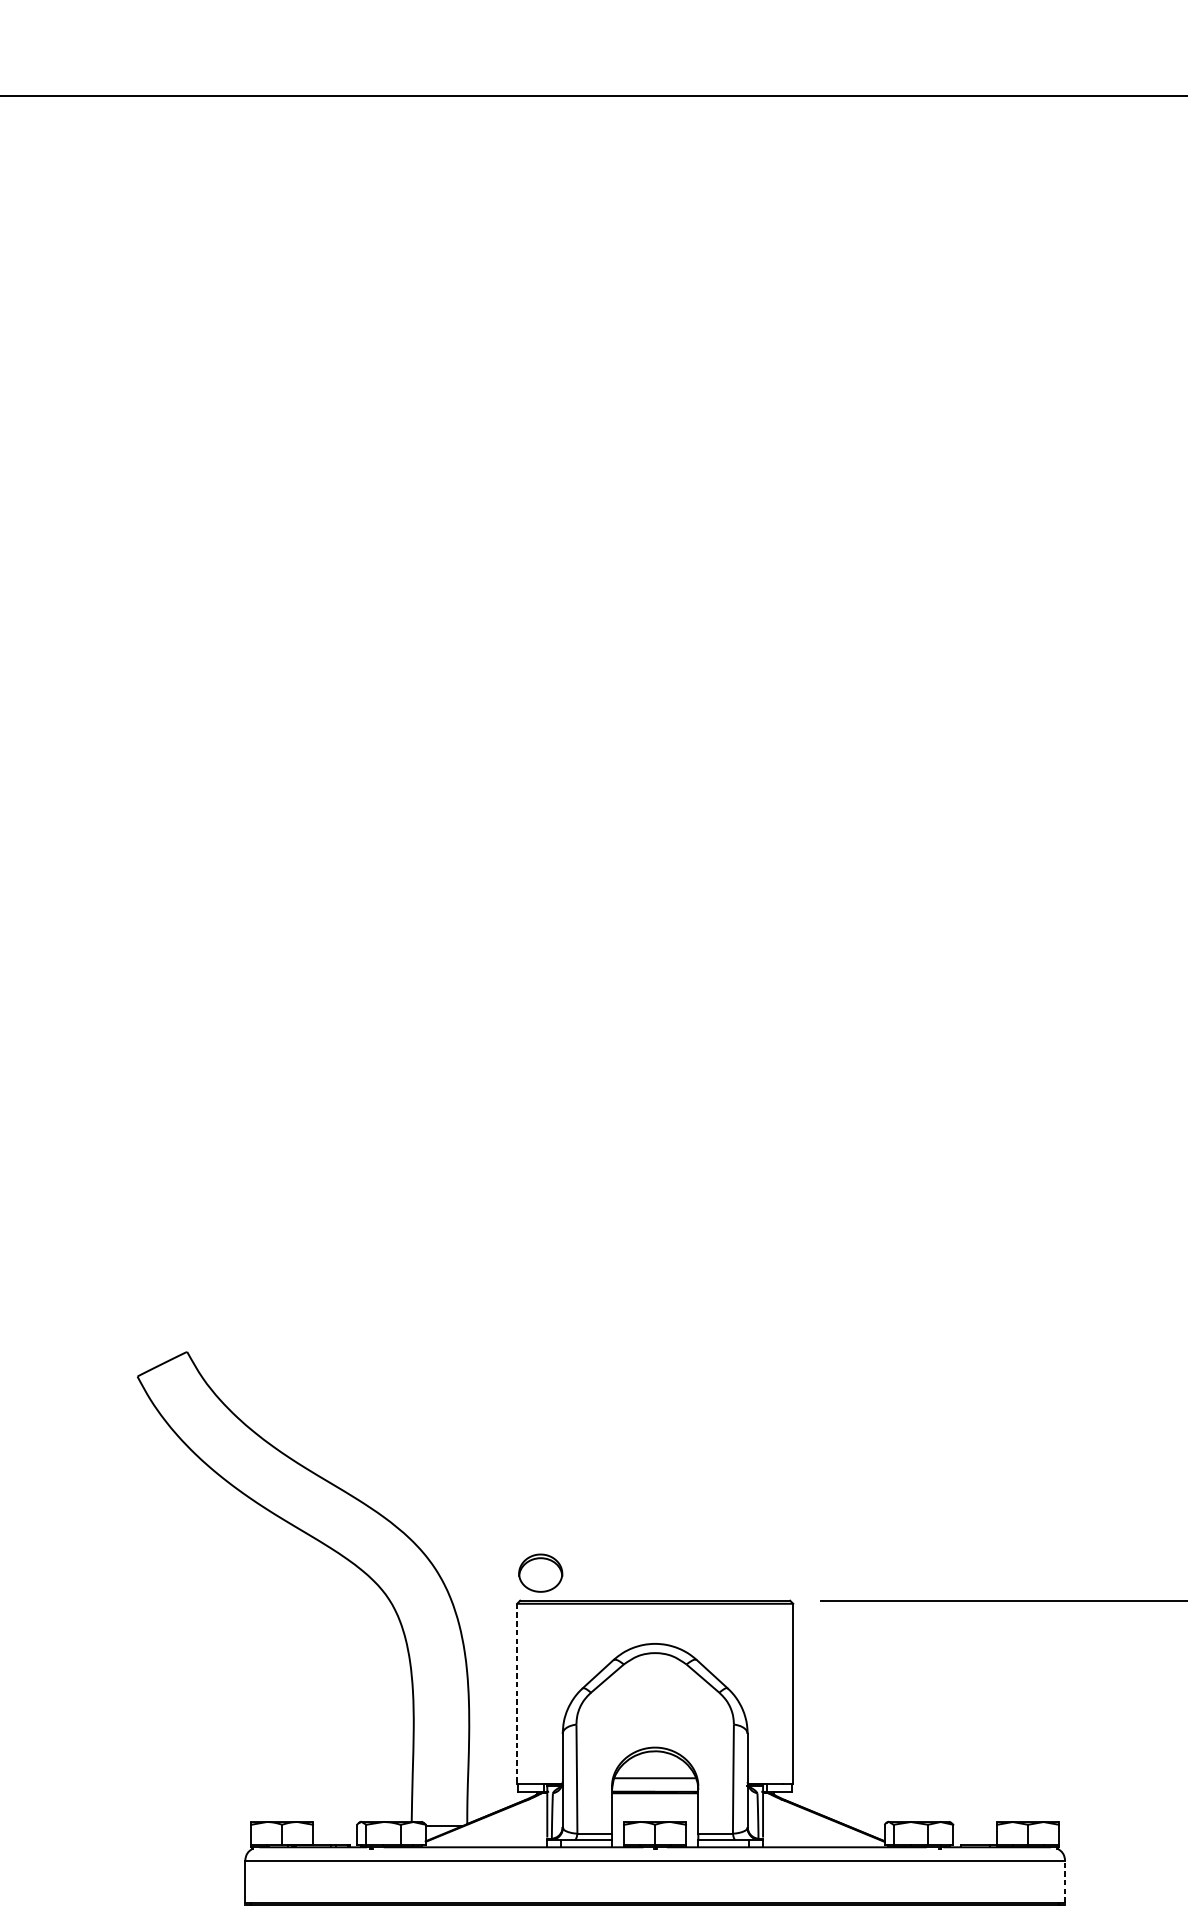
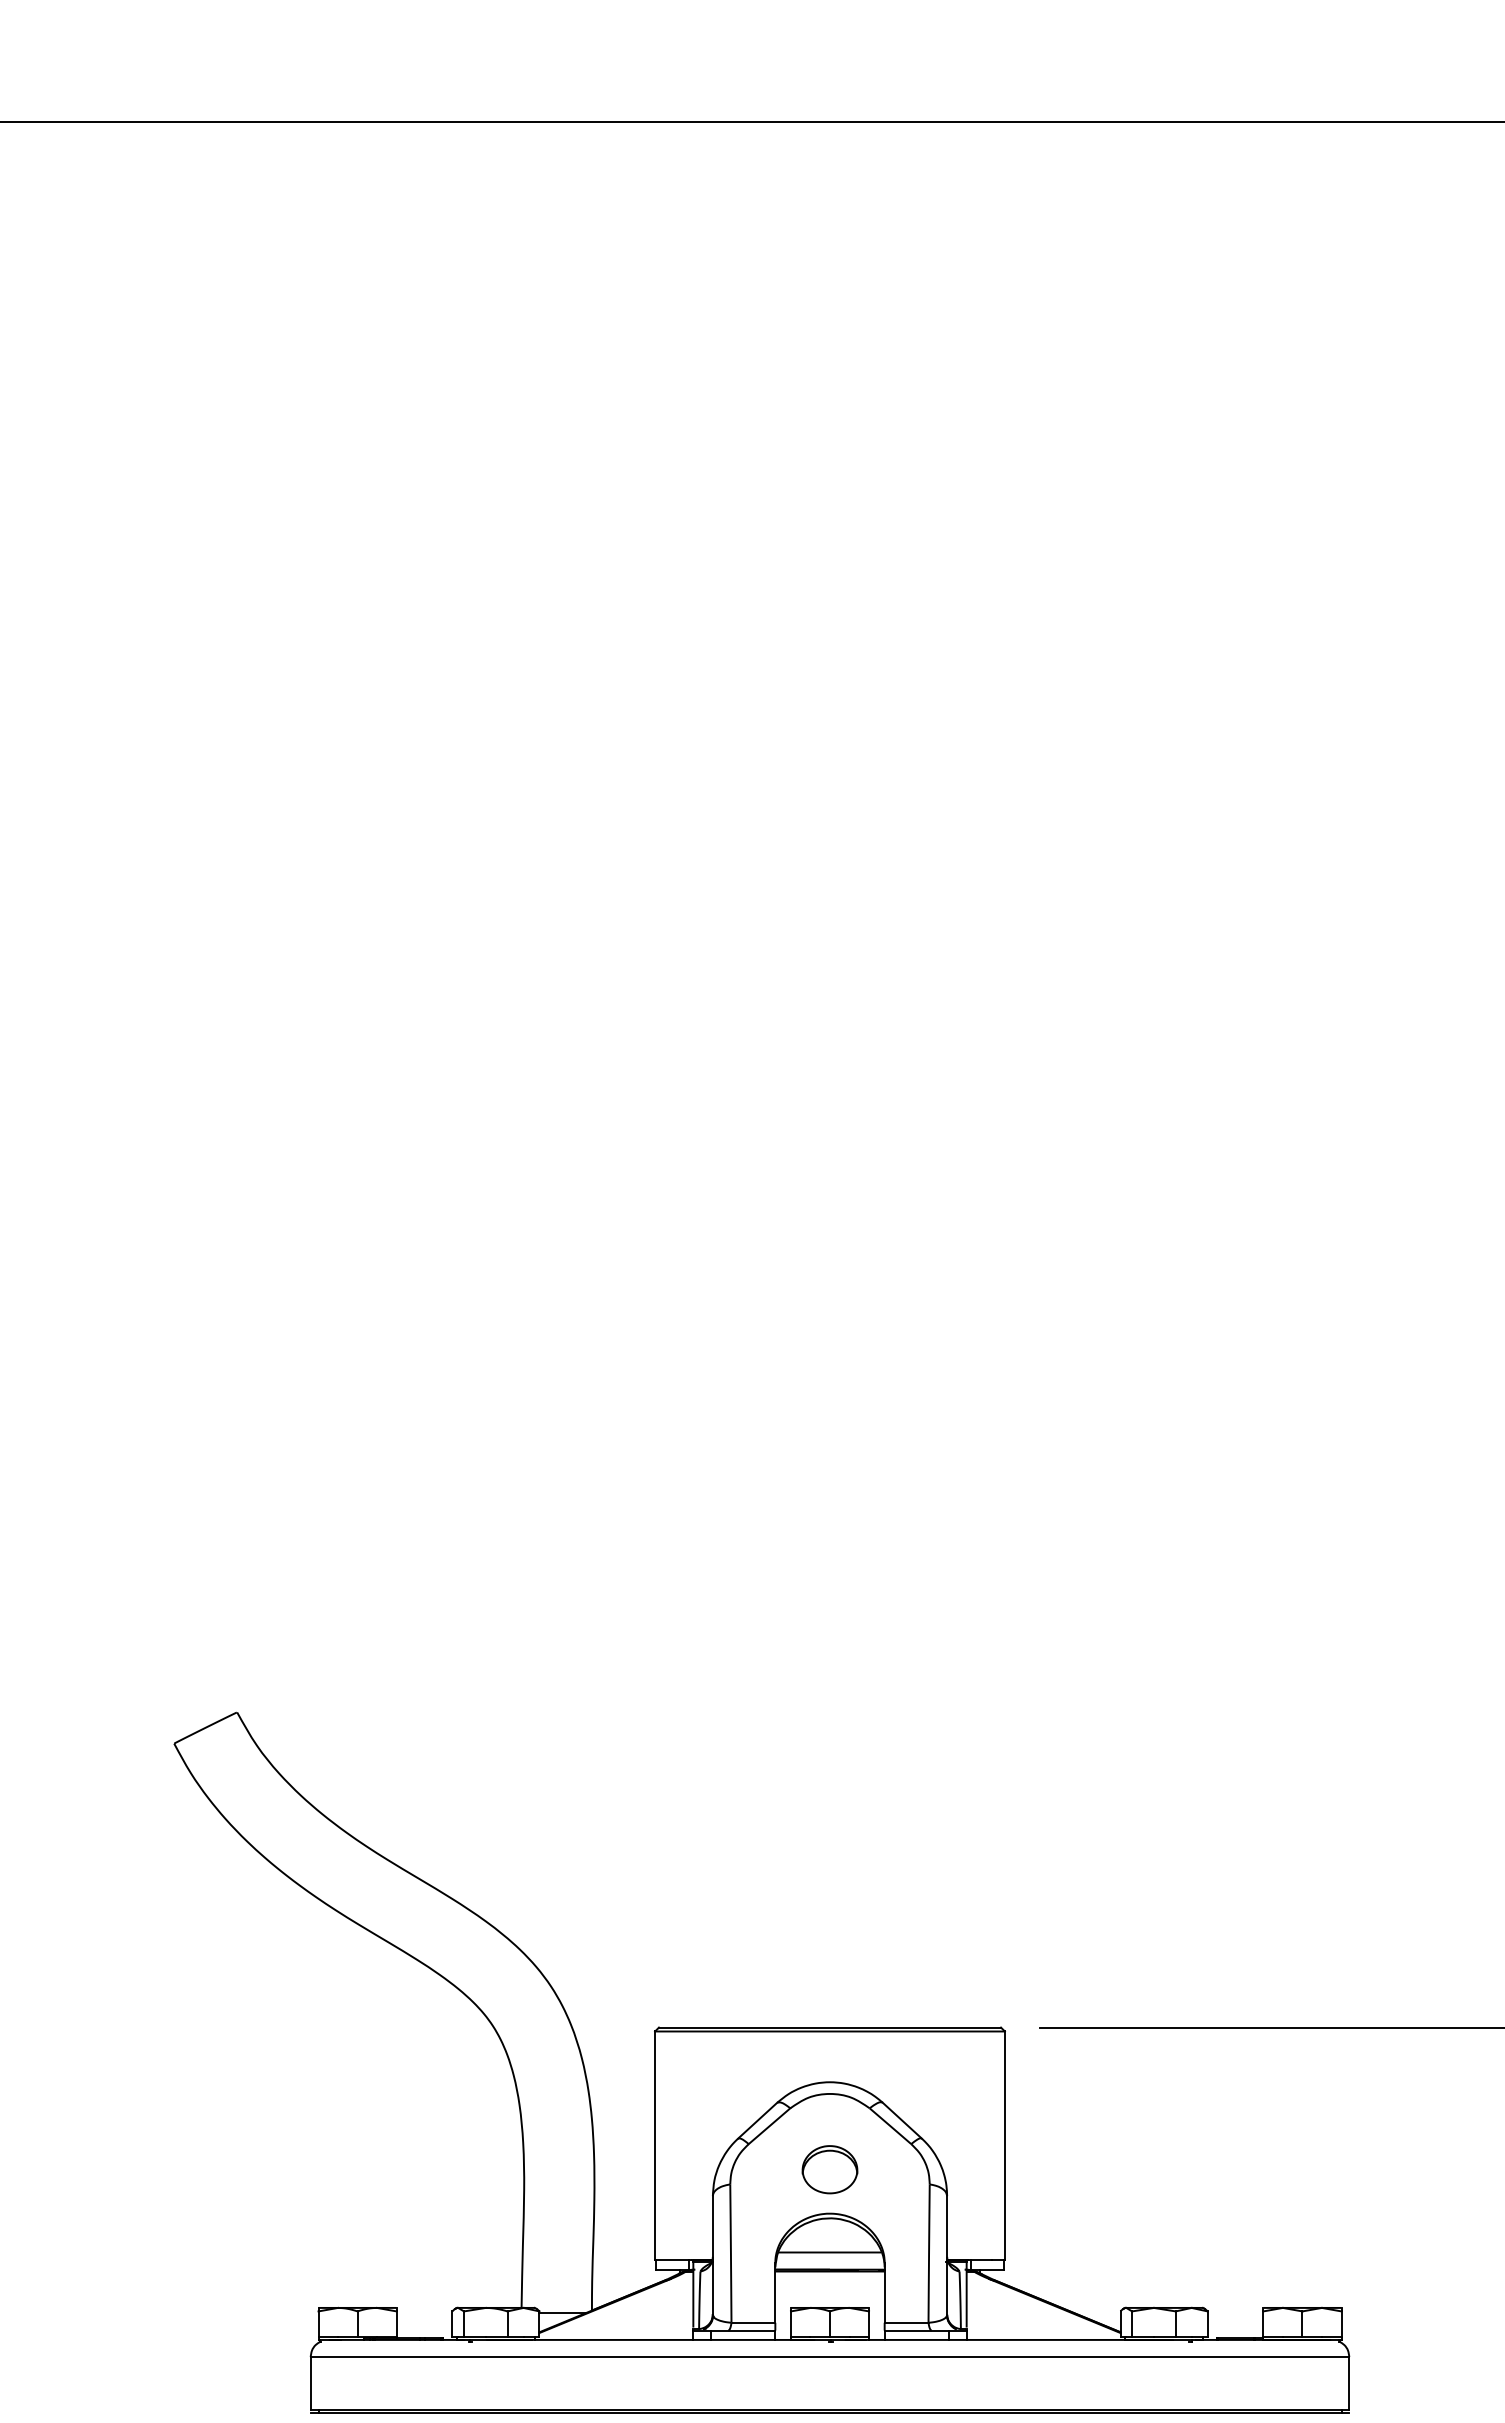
part: (540, 1573) -> (829, 2169), moved
line: (517, 1694) -> (655, 2146), dashed -> solid
line: (1065, 1881) -> (1349, 2383), dashed -> solid

